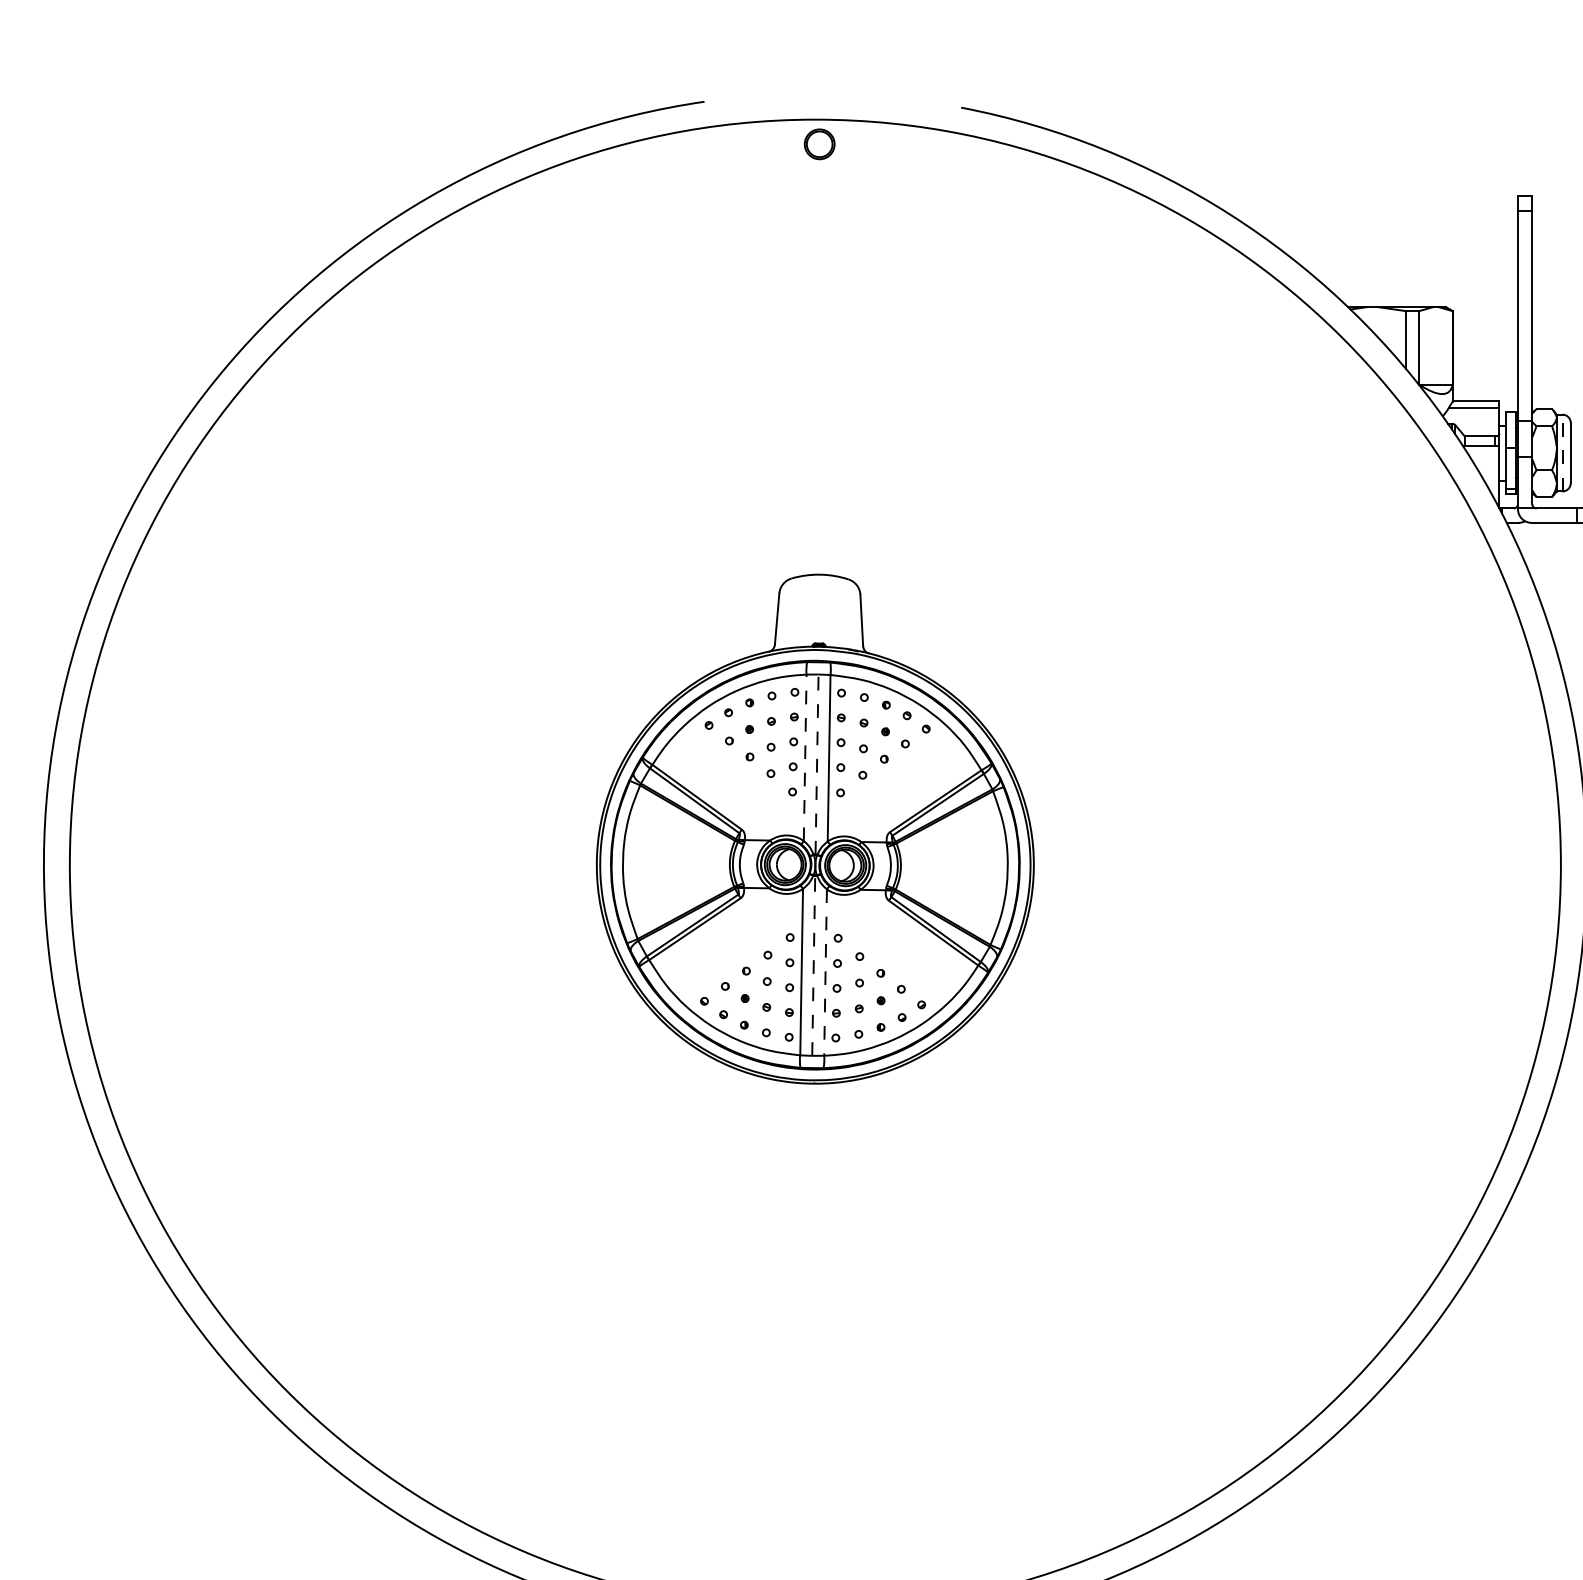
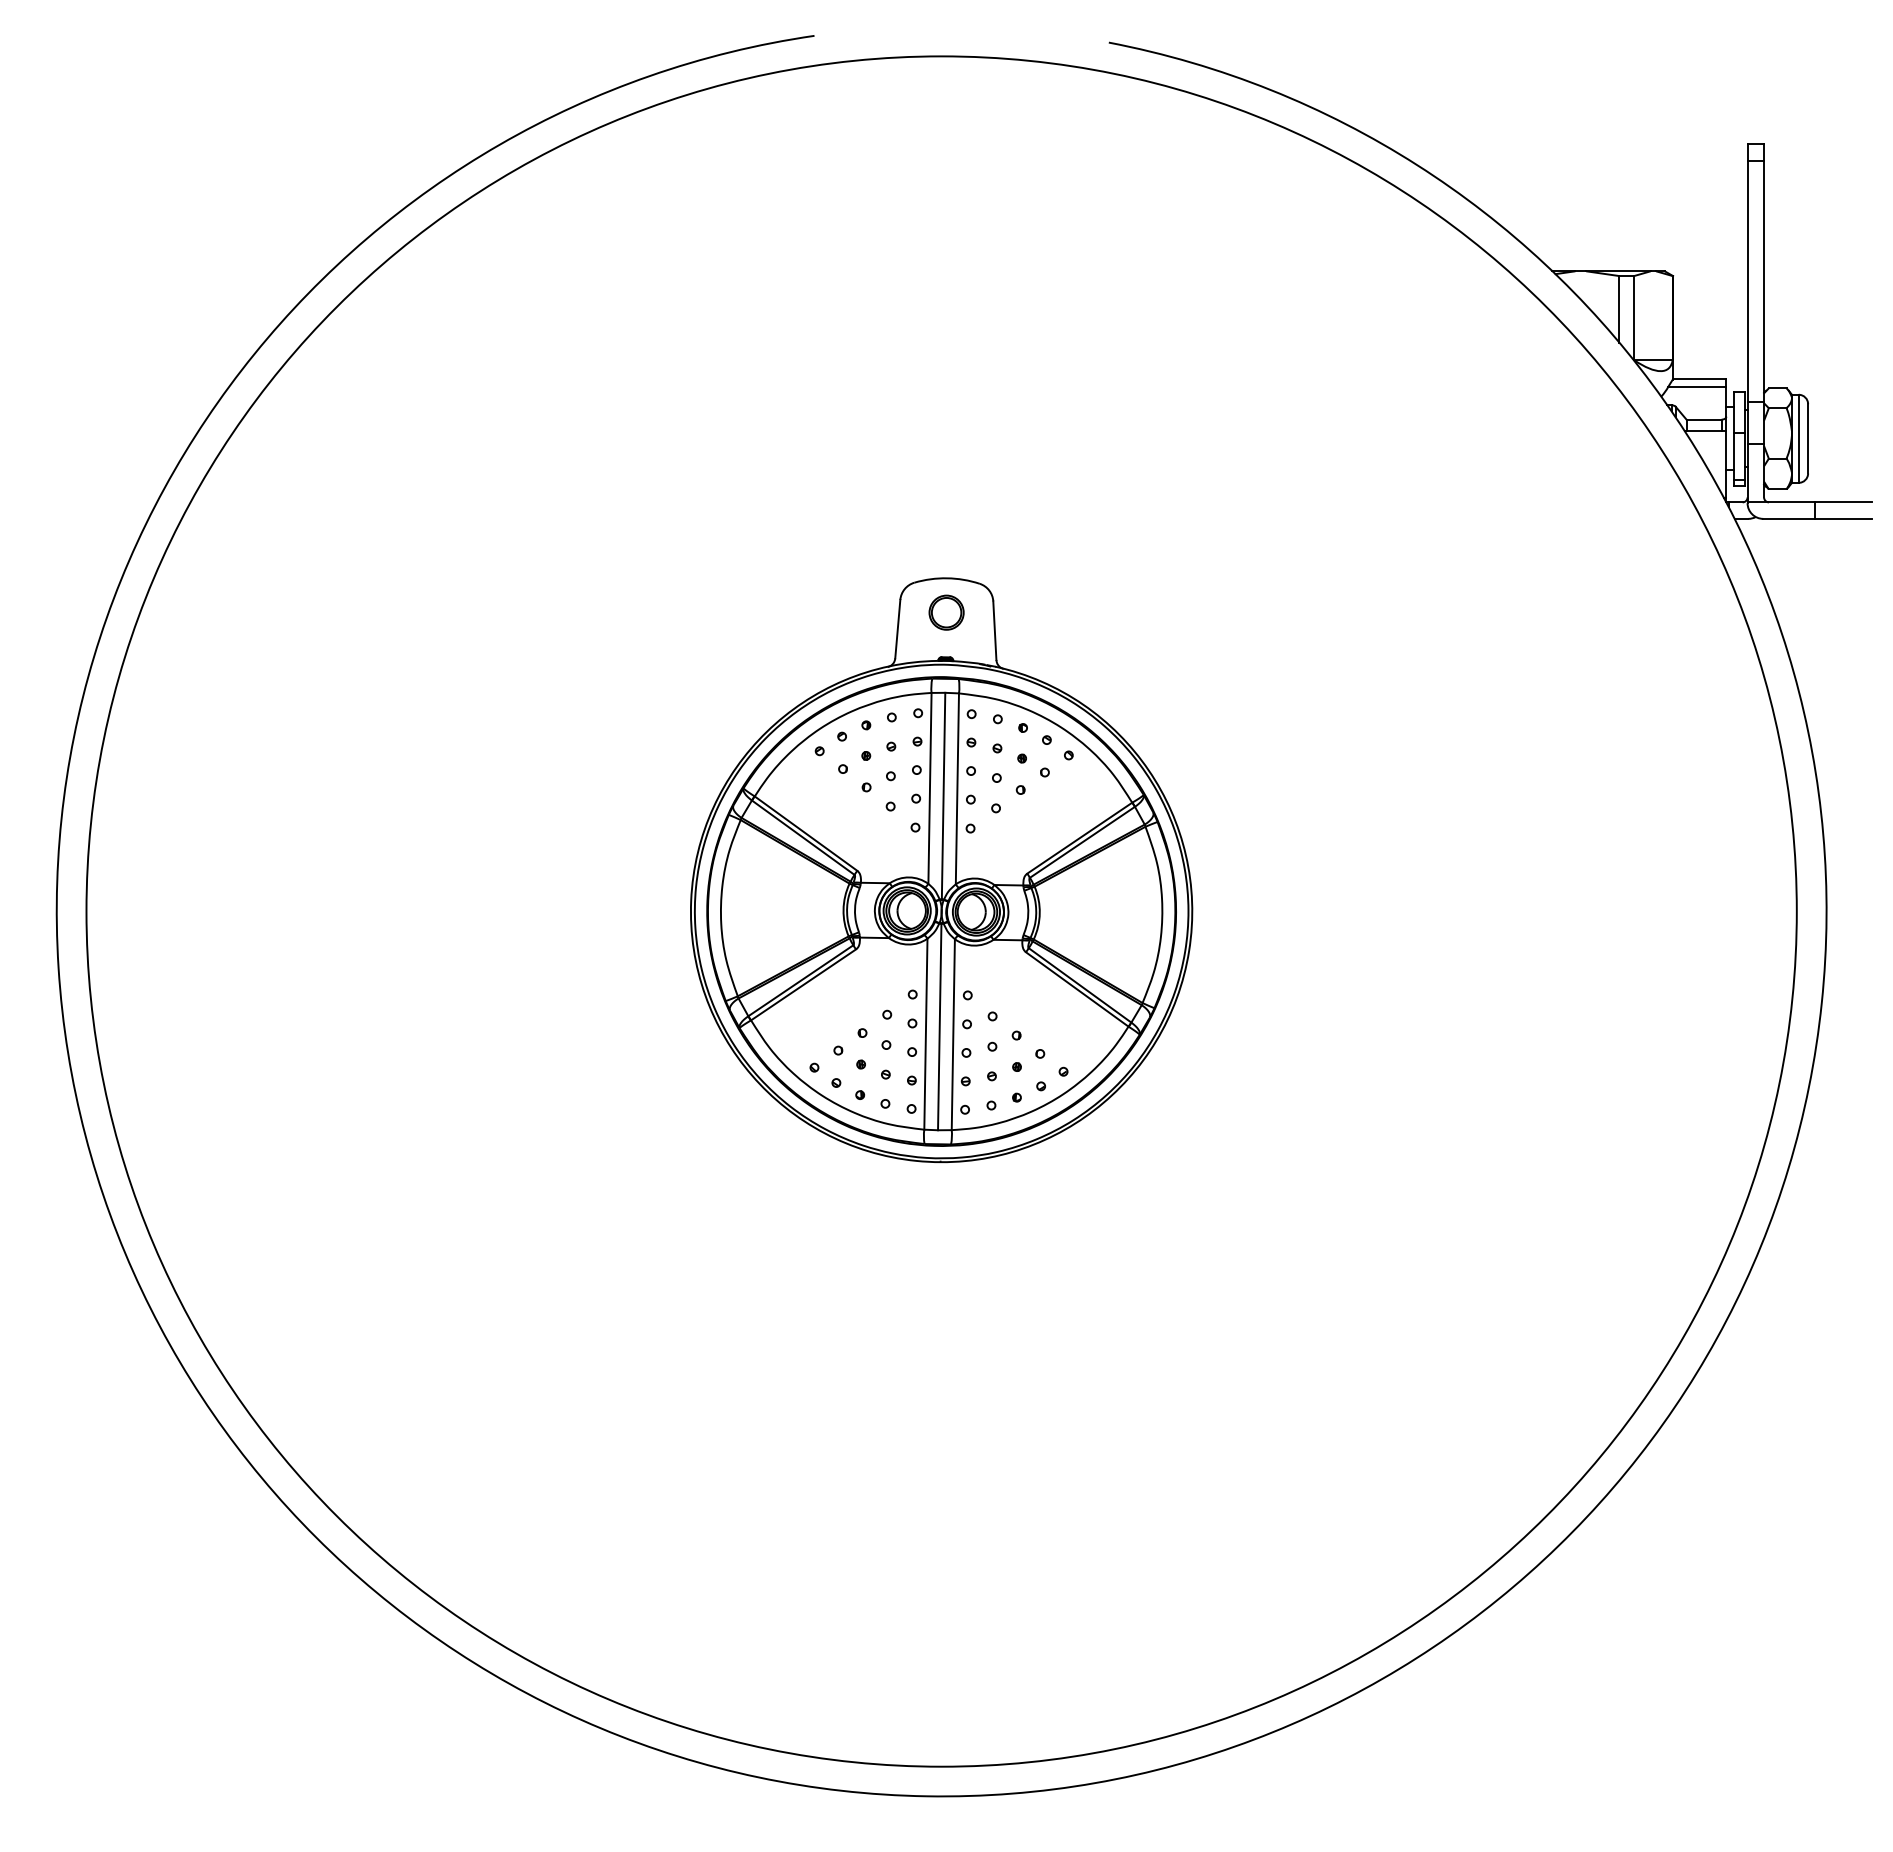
part: (819, 144) -> (946, 612), moved
line: (1562, 452) -> (1798, 438), dashed -> solid
line: (804, 757) -> (929, 787), dashed -> solid
line: (816, 764) -> (943, 795), dashed -> solid
line: (813, 965) -> (939, 1026), dashed -> solid
line: (825, 973) -> (953, 1035), dashed -> solid

